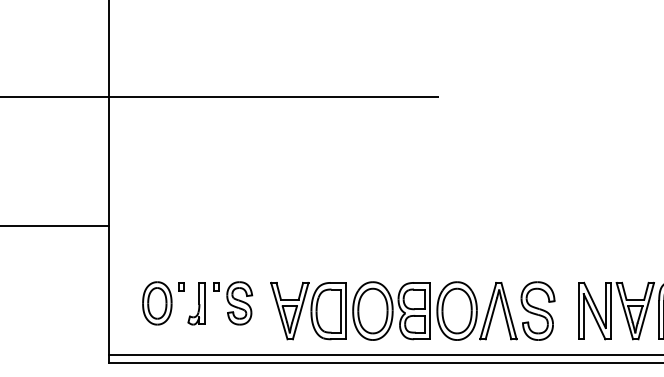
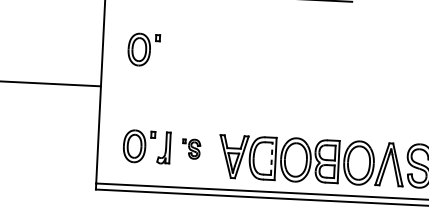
part: (163, 174) -> (143, 49), added
part: (233, 303) -> (191, 149), size x0.6
line: (340, 311) -> (271, 159), solid -> dashed

